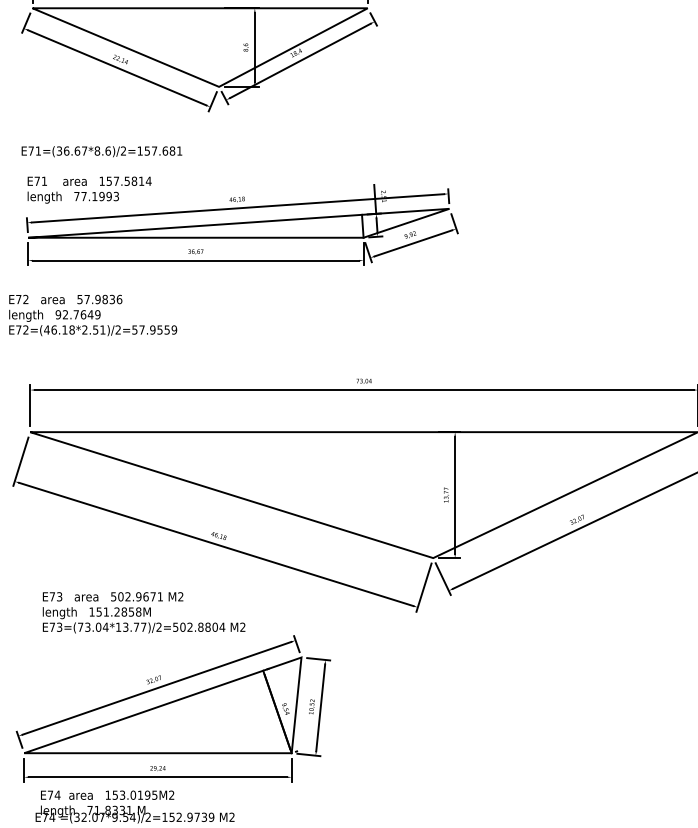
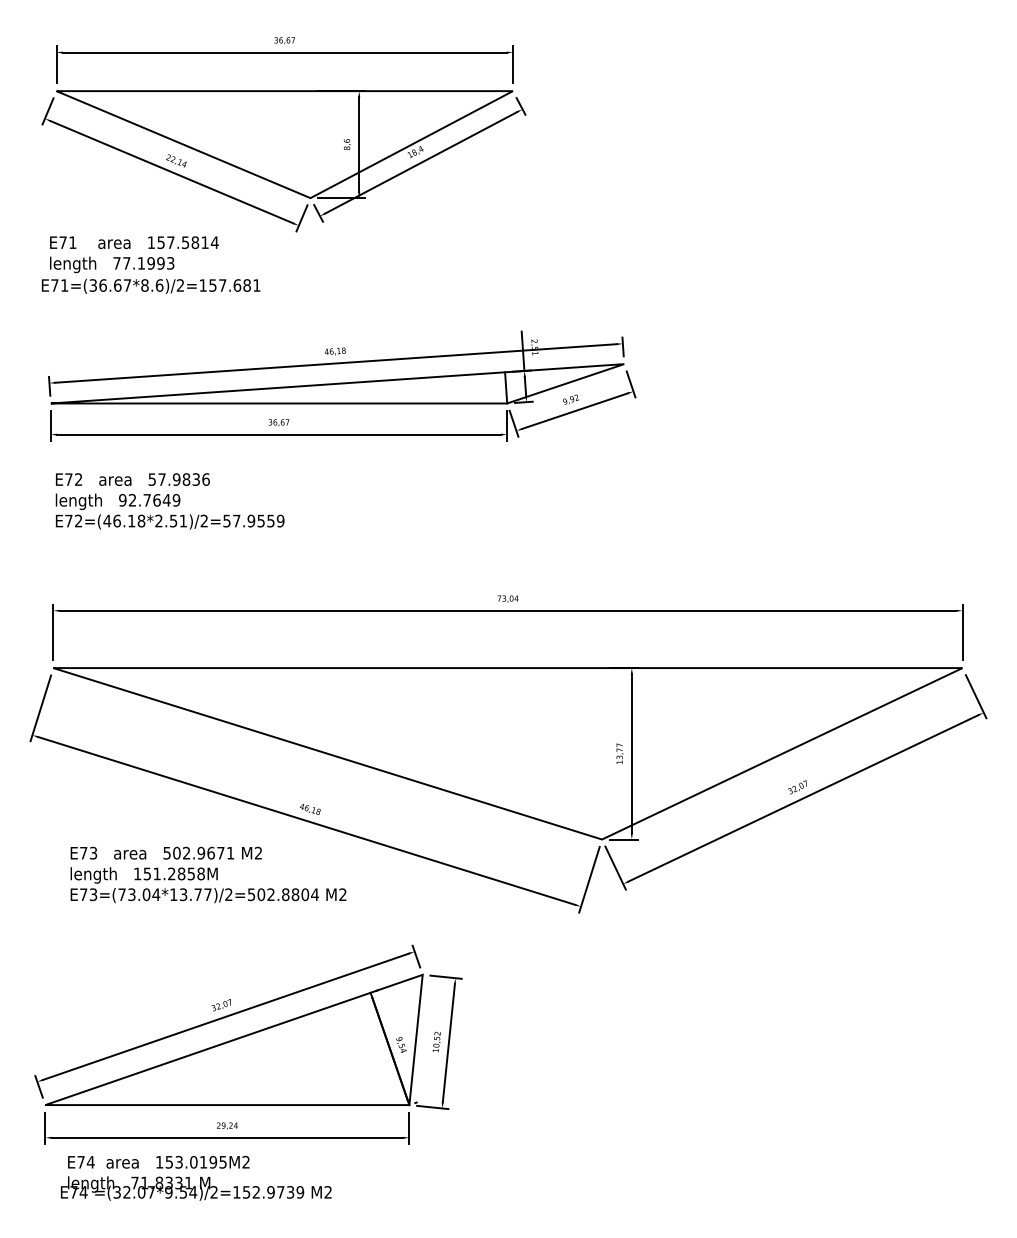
text: (89, 190) -> (134, 254), moved
text: (92, 315) -> (169, 501), moved
text: (144, 612) -> (208, 874), moved

